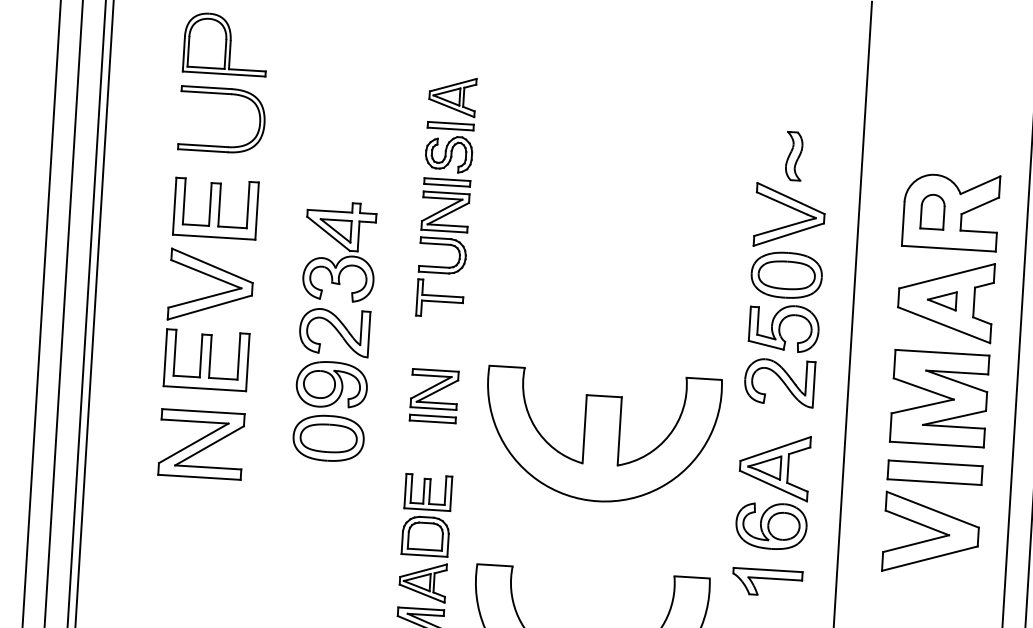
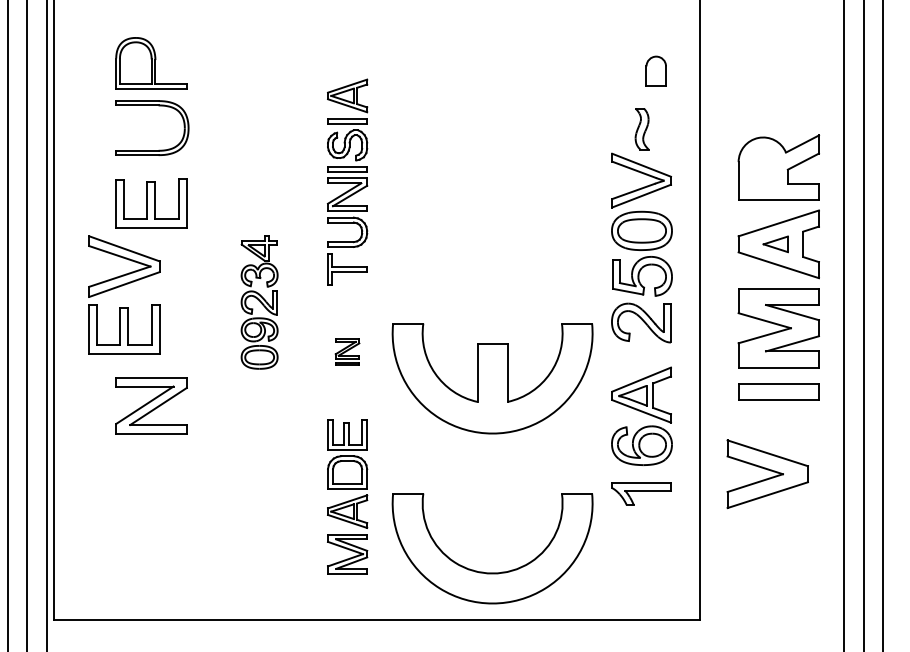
part: (932, 210) -> (655, 70), moved
part: (207, 309) -> (122, 286), moved
part: (334, 331) -> (259, 302), size x0.6
part: (434, 395) -> (347, 351), size x0.6
part: (931, 533) -> (767, 473), moved

